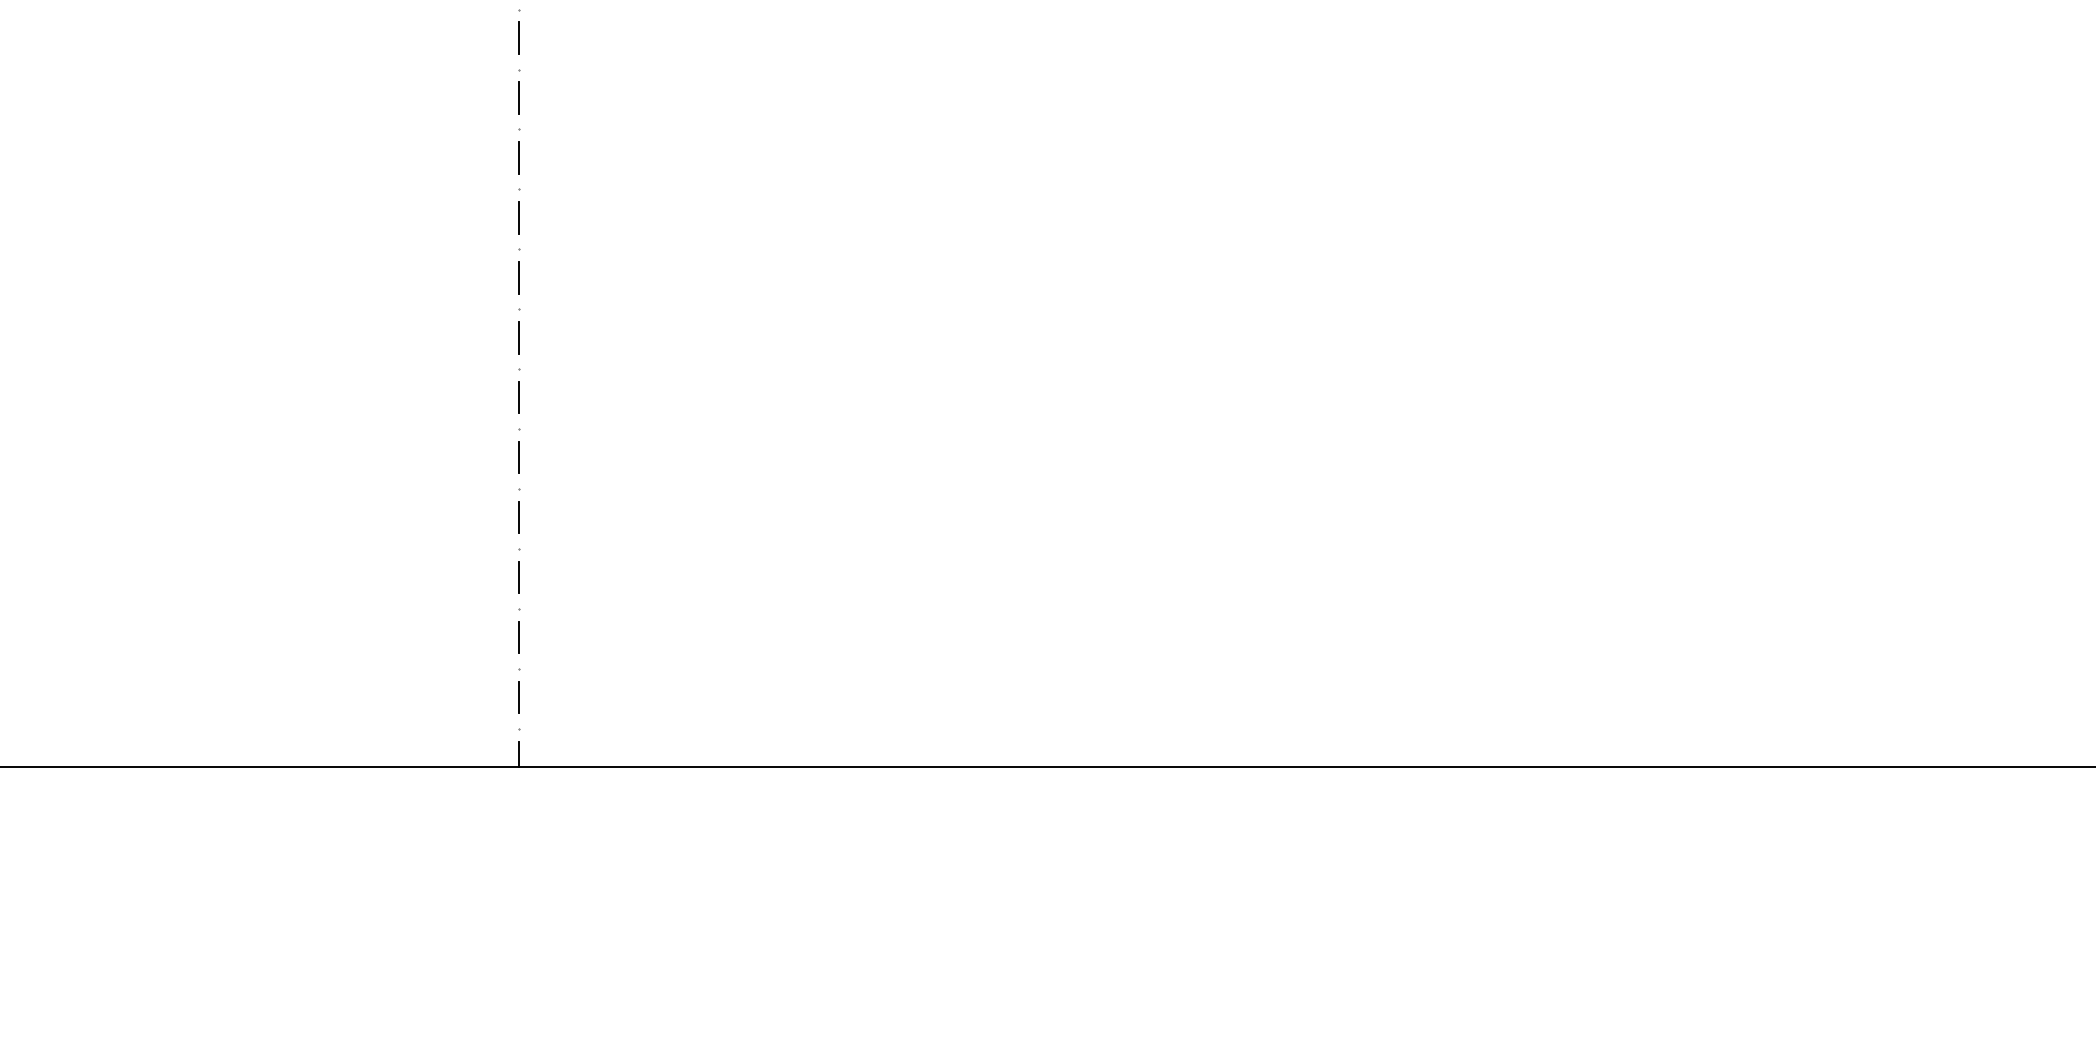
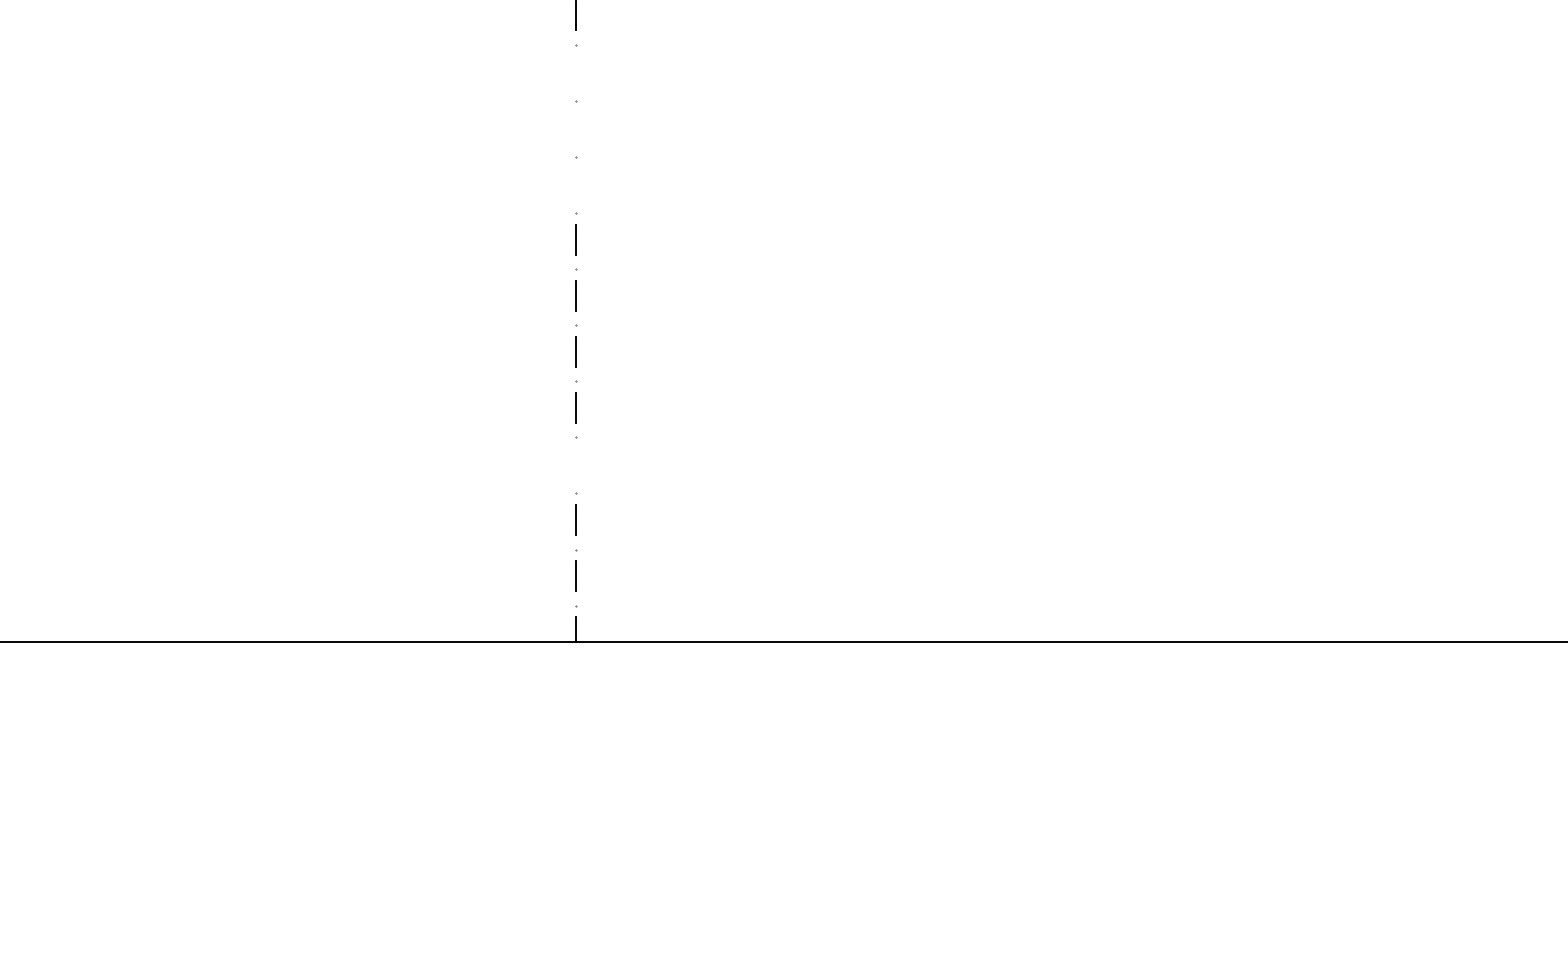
line: (519, 157) -> (575, 71), removed
line: (518, 217) -> (575, 127), removed
line: (519, 277) -> (575, 183), removed
line: (519, 577) -> (575, 463), removed

